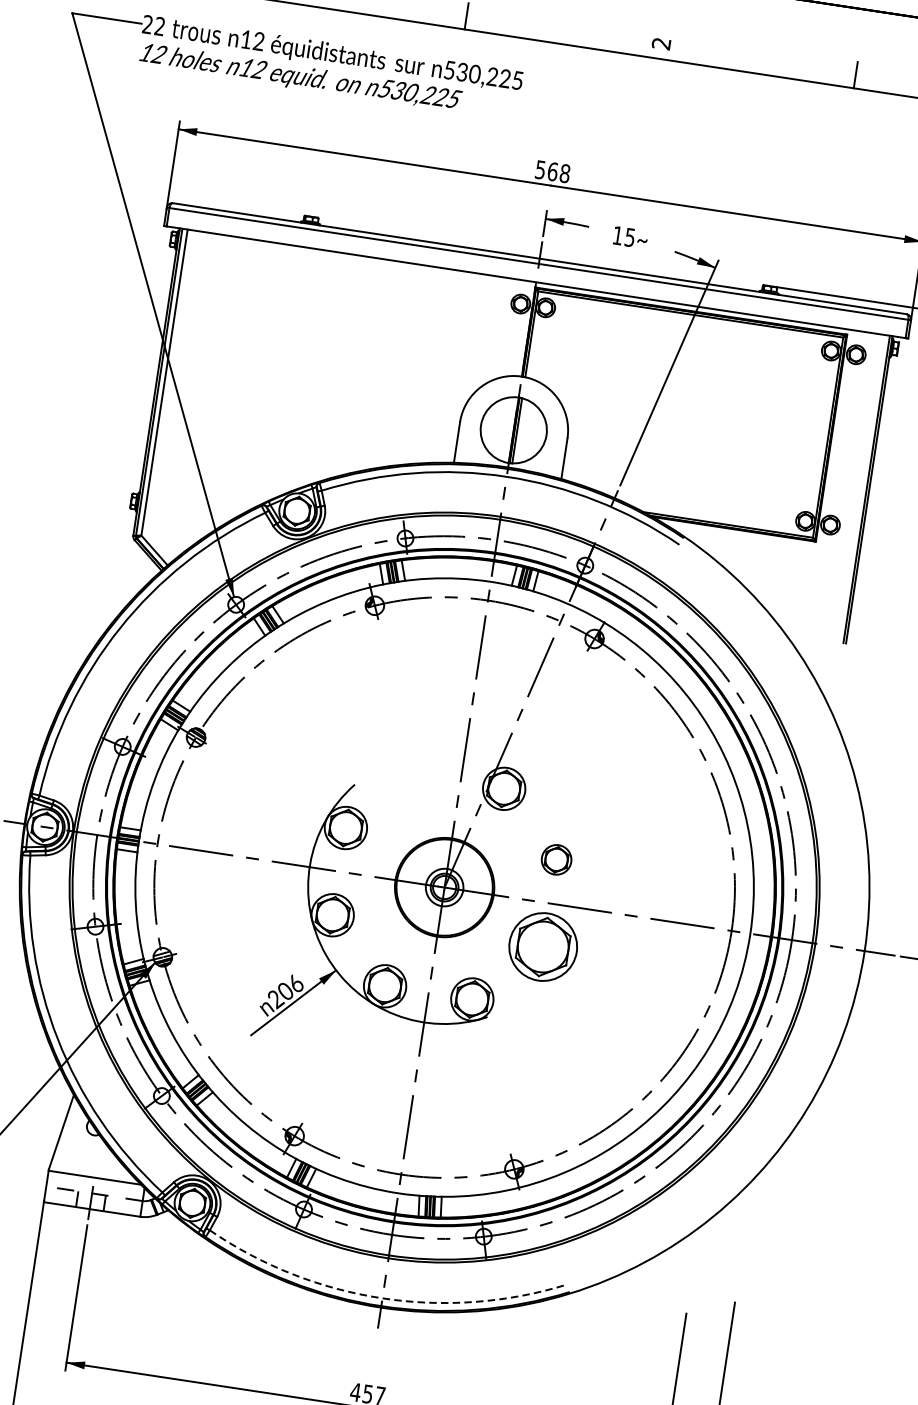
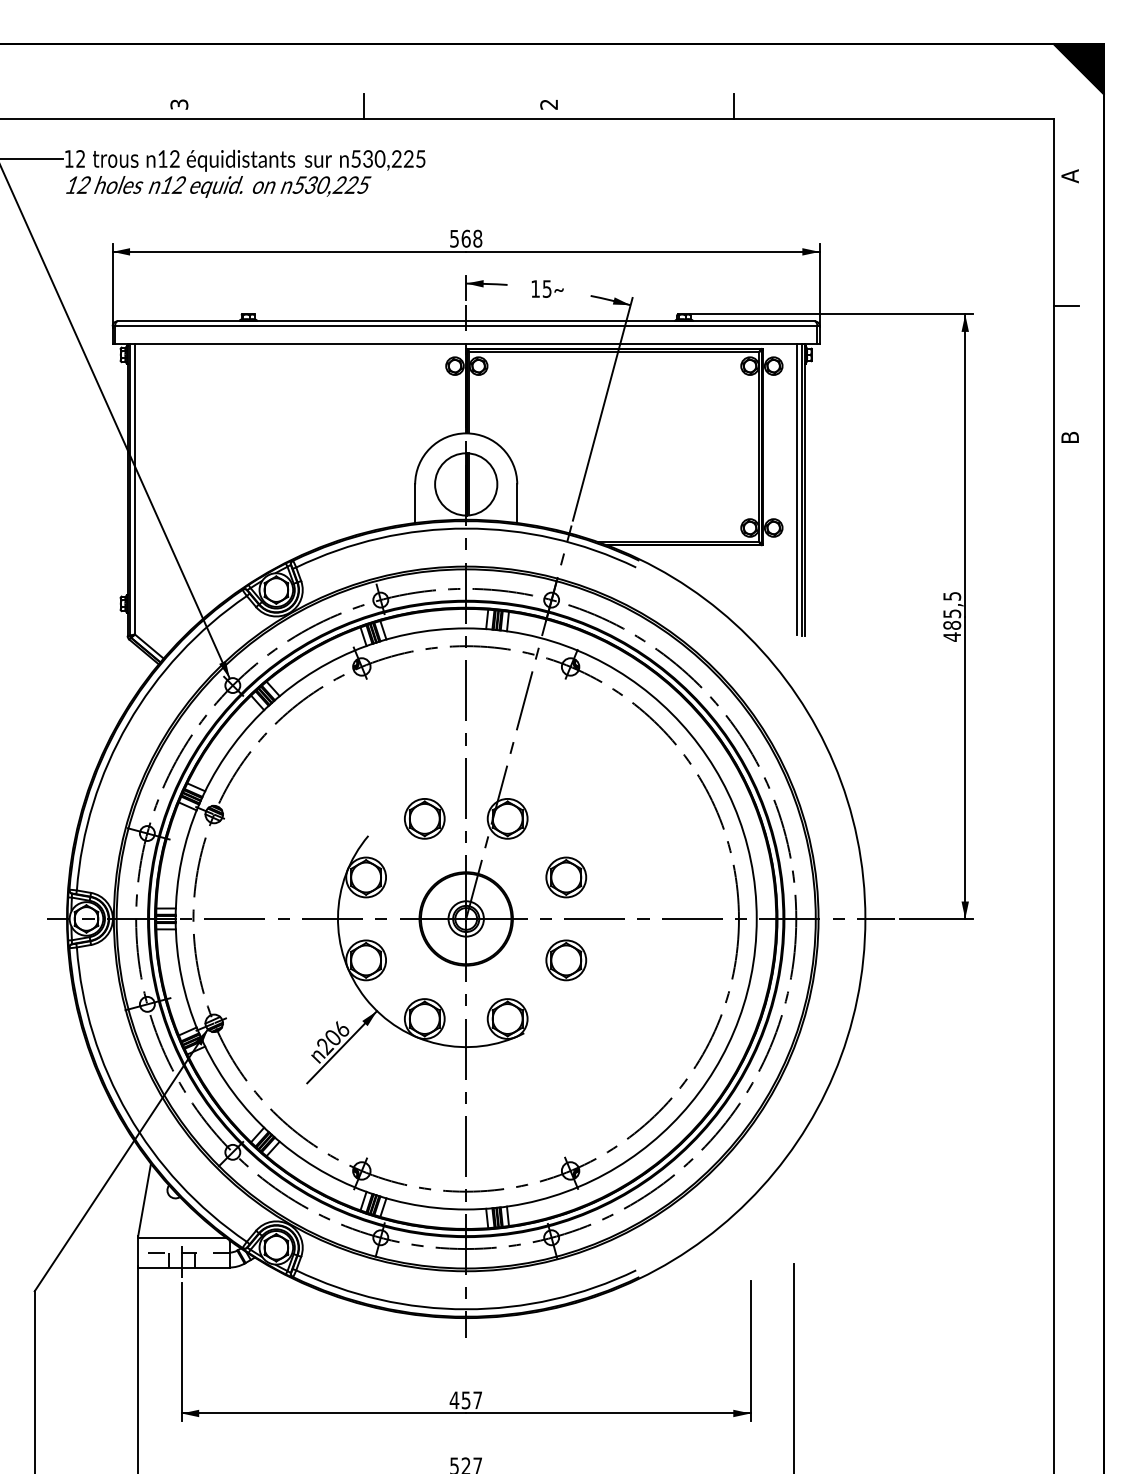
text: (147, 24) -> (68, 158), 22 -> 12
line: (861, 487) -> (797, 488), added
part: (416, 775) -> (424, 818), added
part: (556, 859) -> (566, 877), size x1.43
part: (543, 947) -> (566, 960), size x0.62
arc: (382, 1298) -> (466, 1309), dashed -> solid

